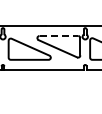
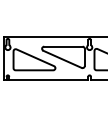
line: (58, 35) -> (63, 46), dashed -> solid

